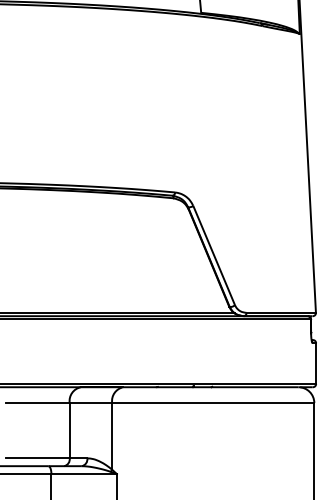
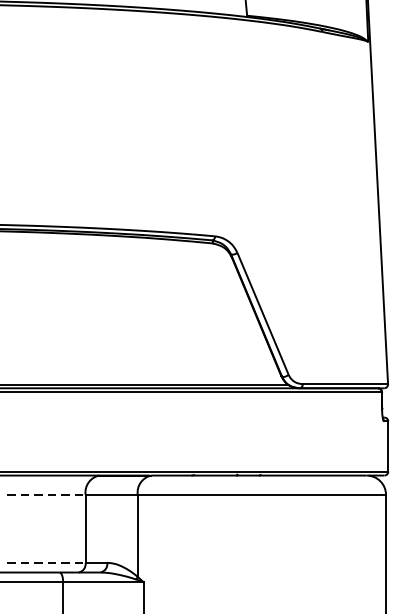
line: (37, 403) -> (46, 495), solid -> dashed
line: (37, 458) -> (46, 563), solid -> dashed

